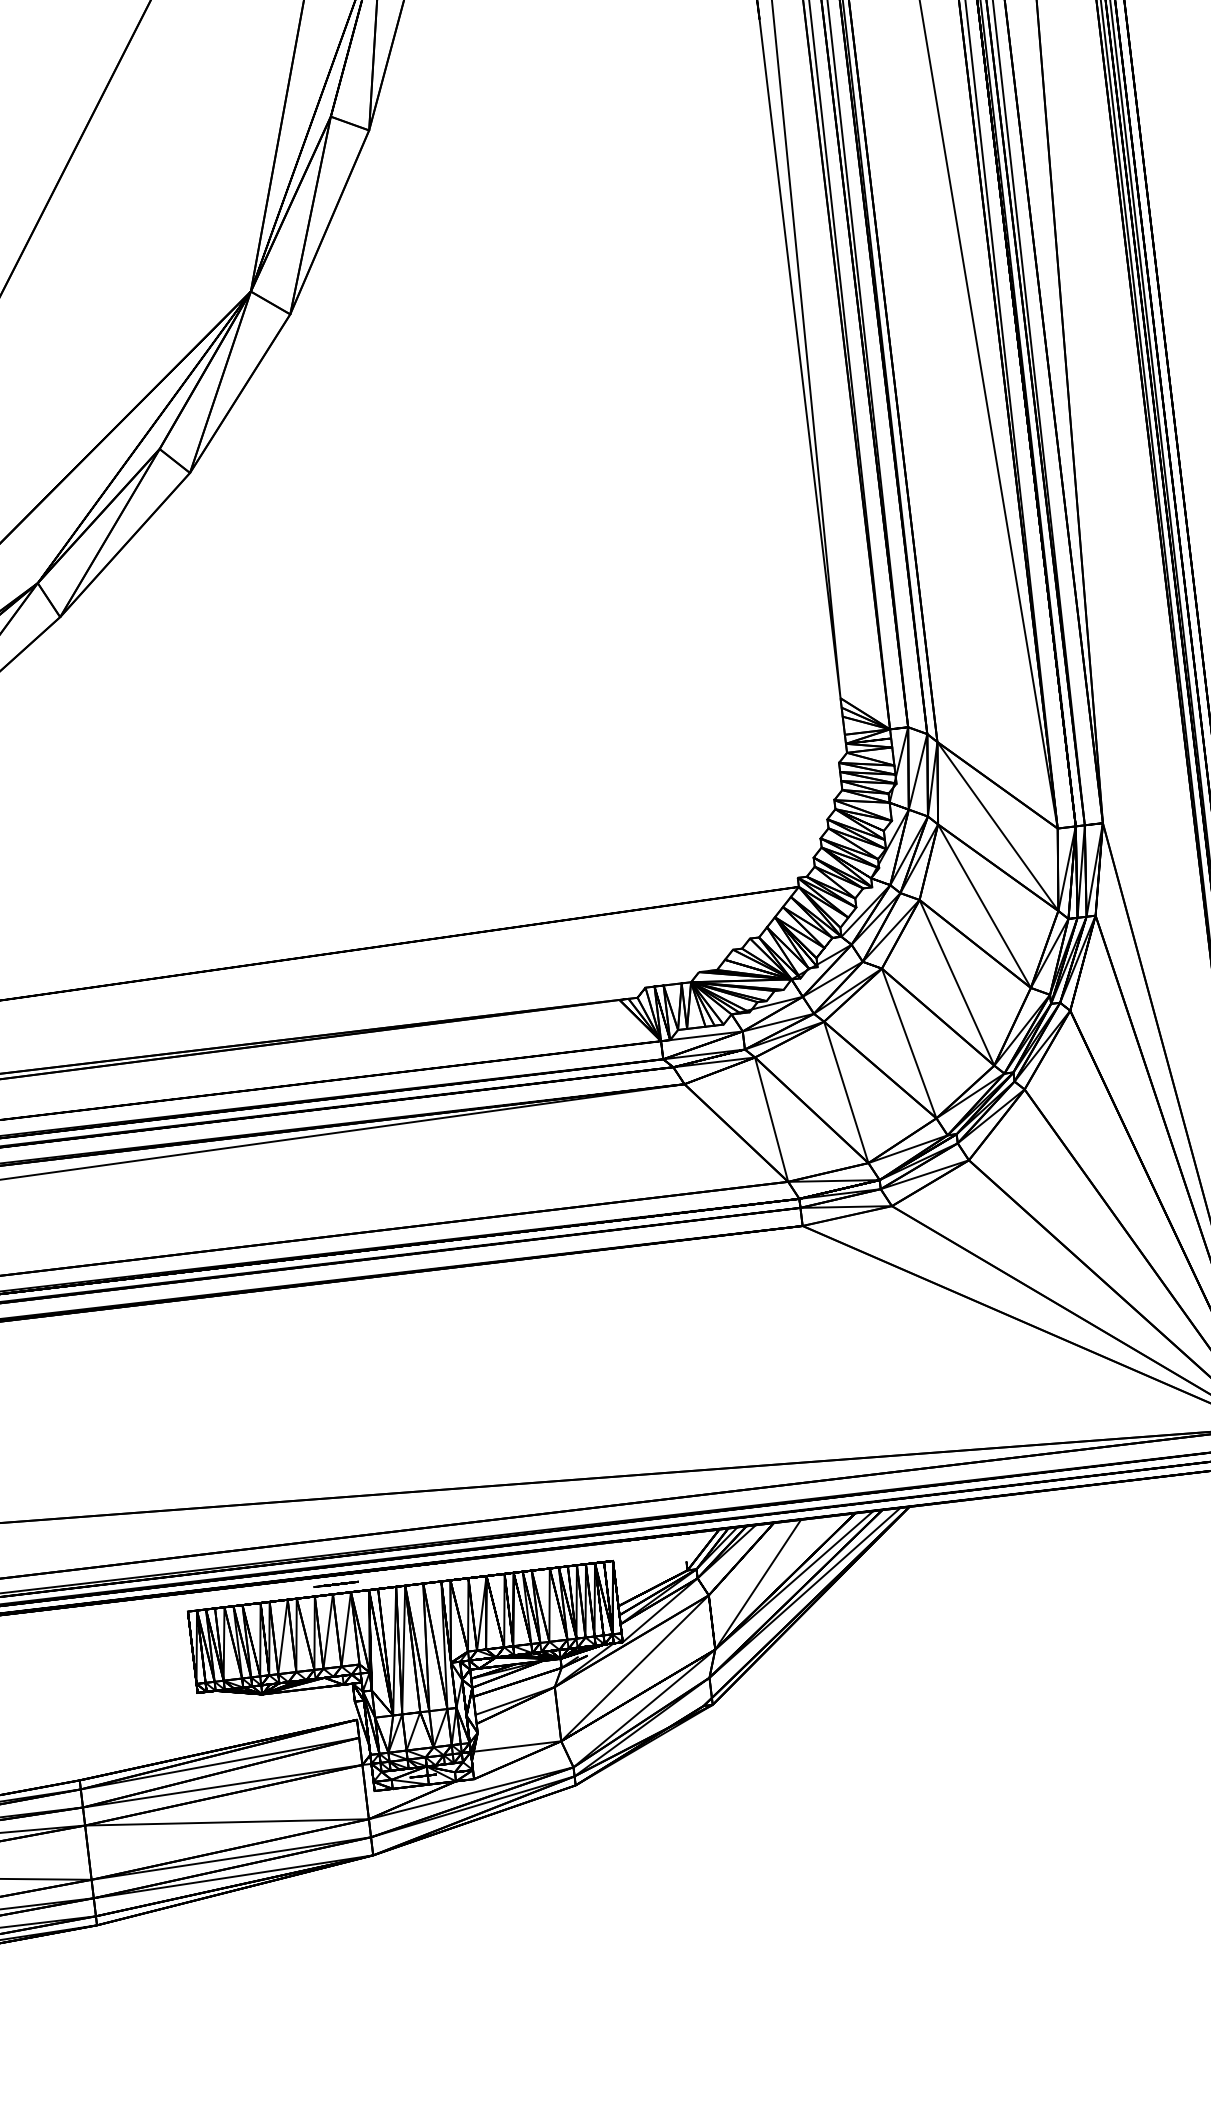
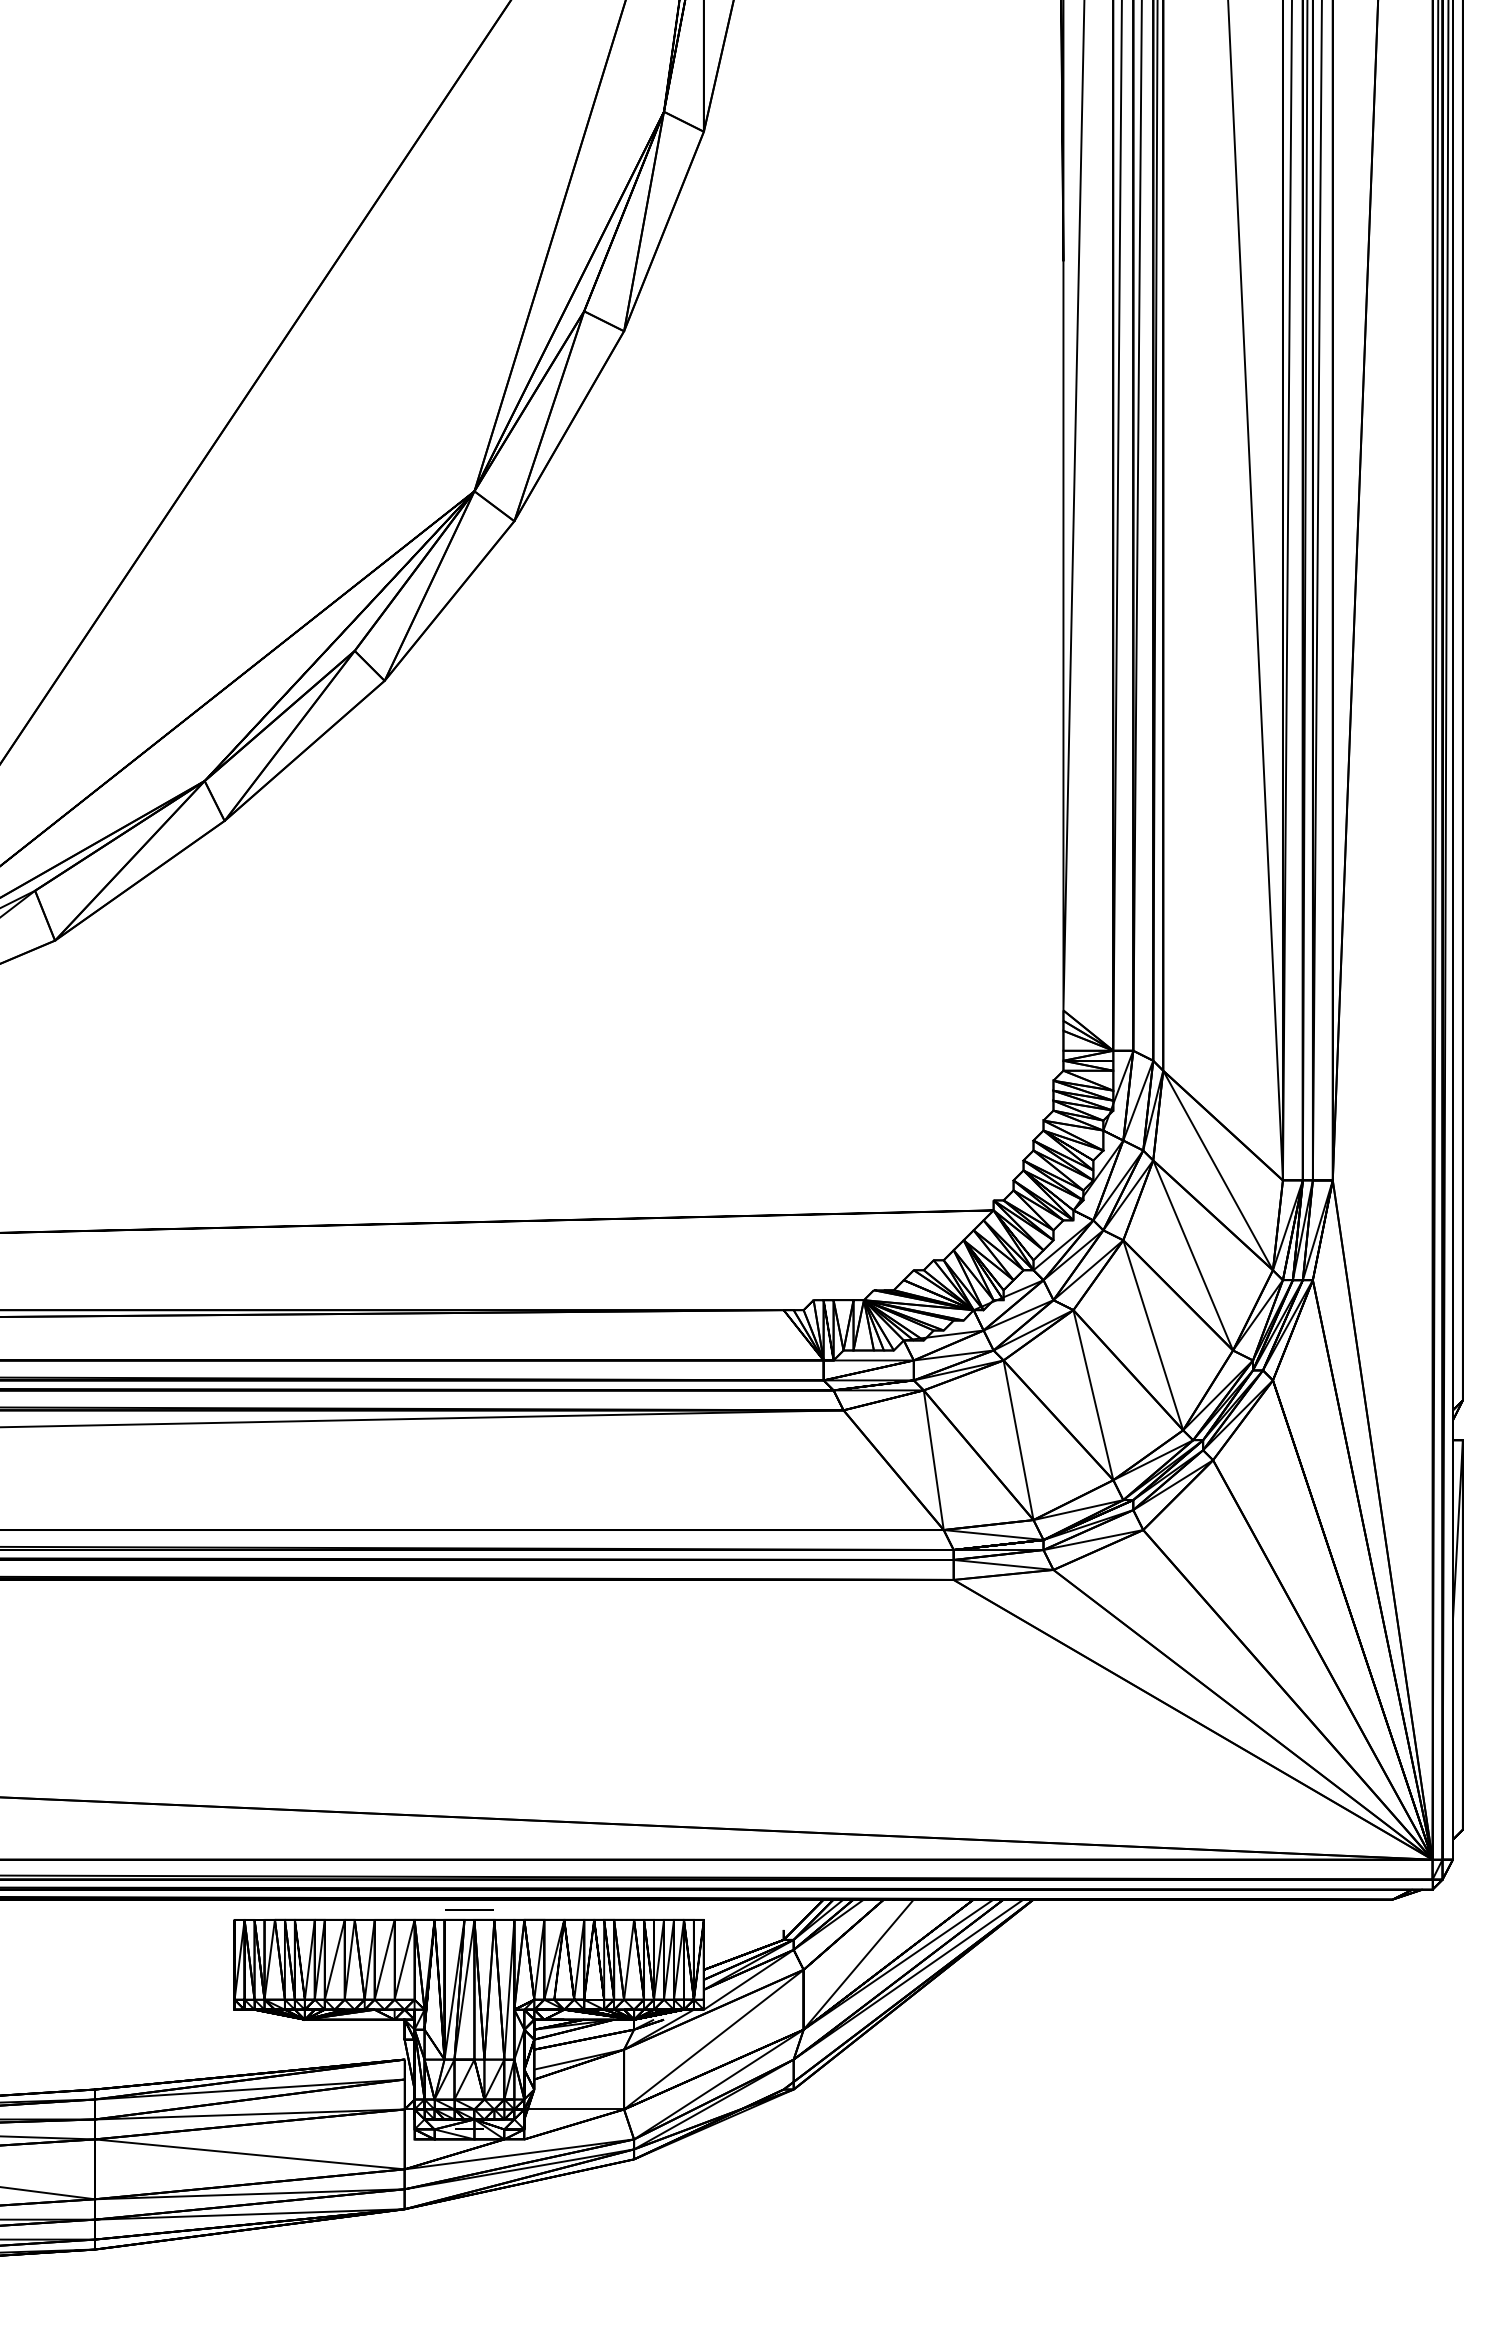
line: (336, 1584) -> (469, 1909), moved

